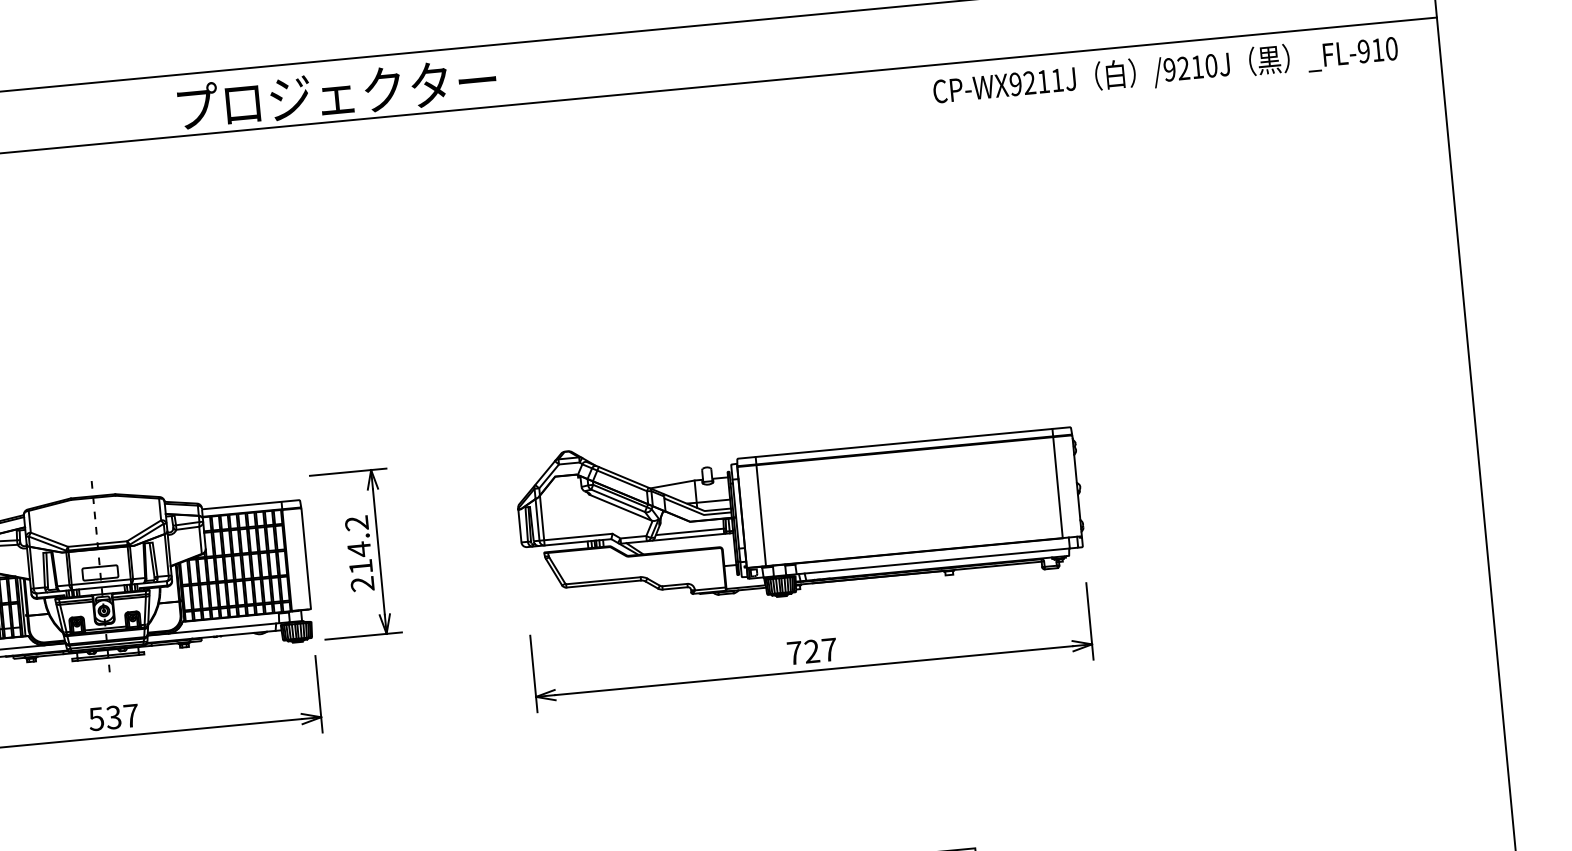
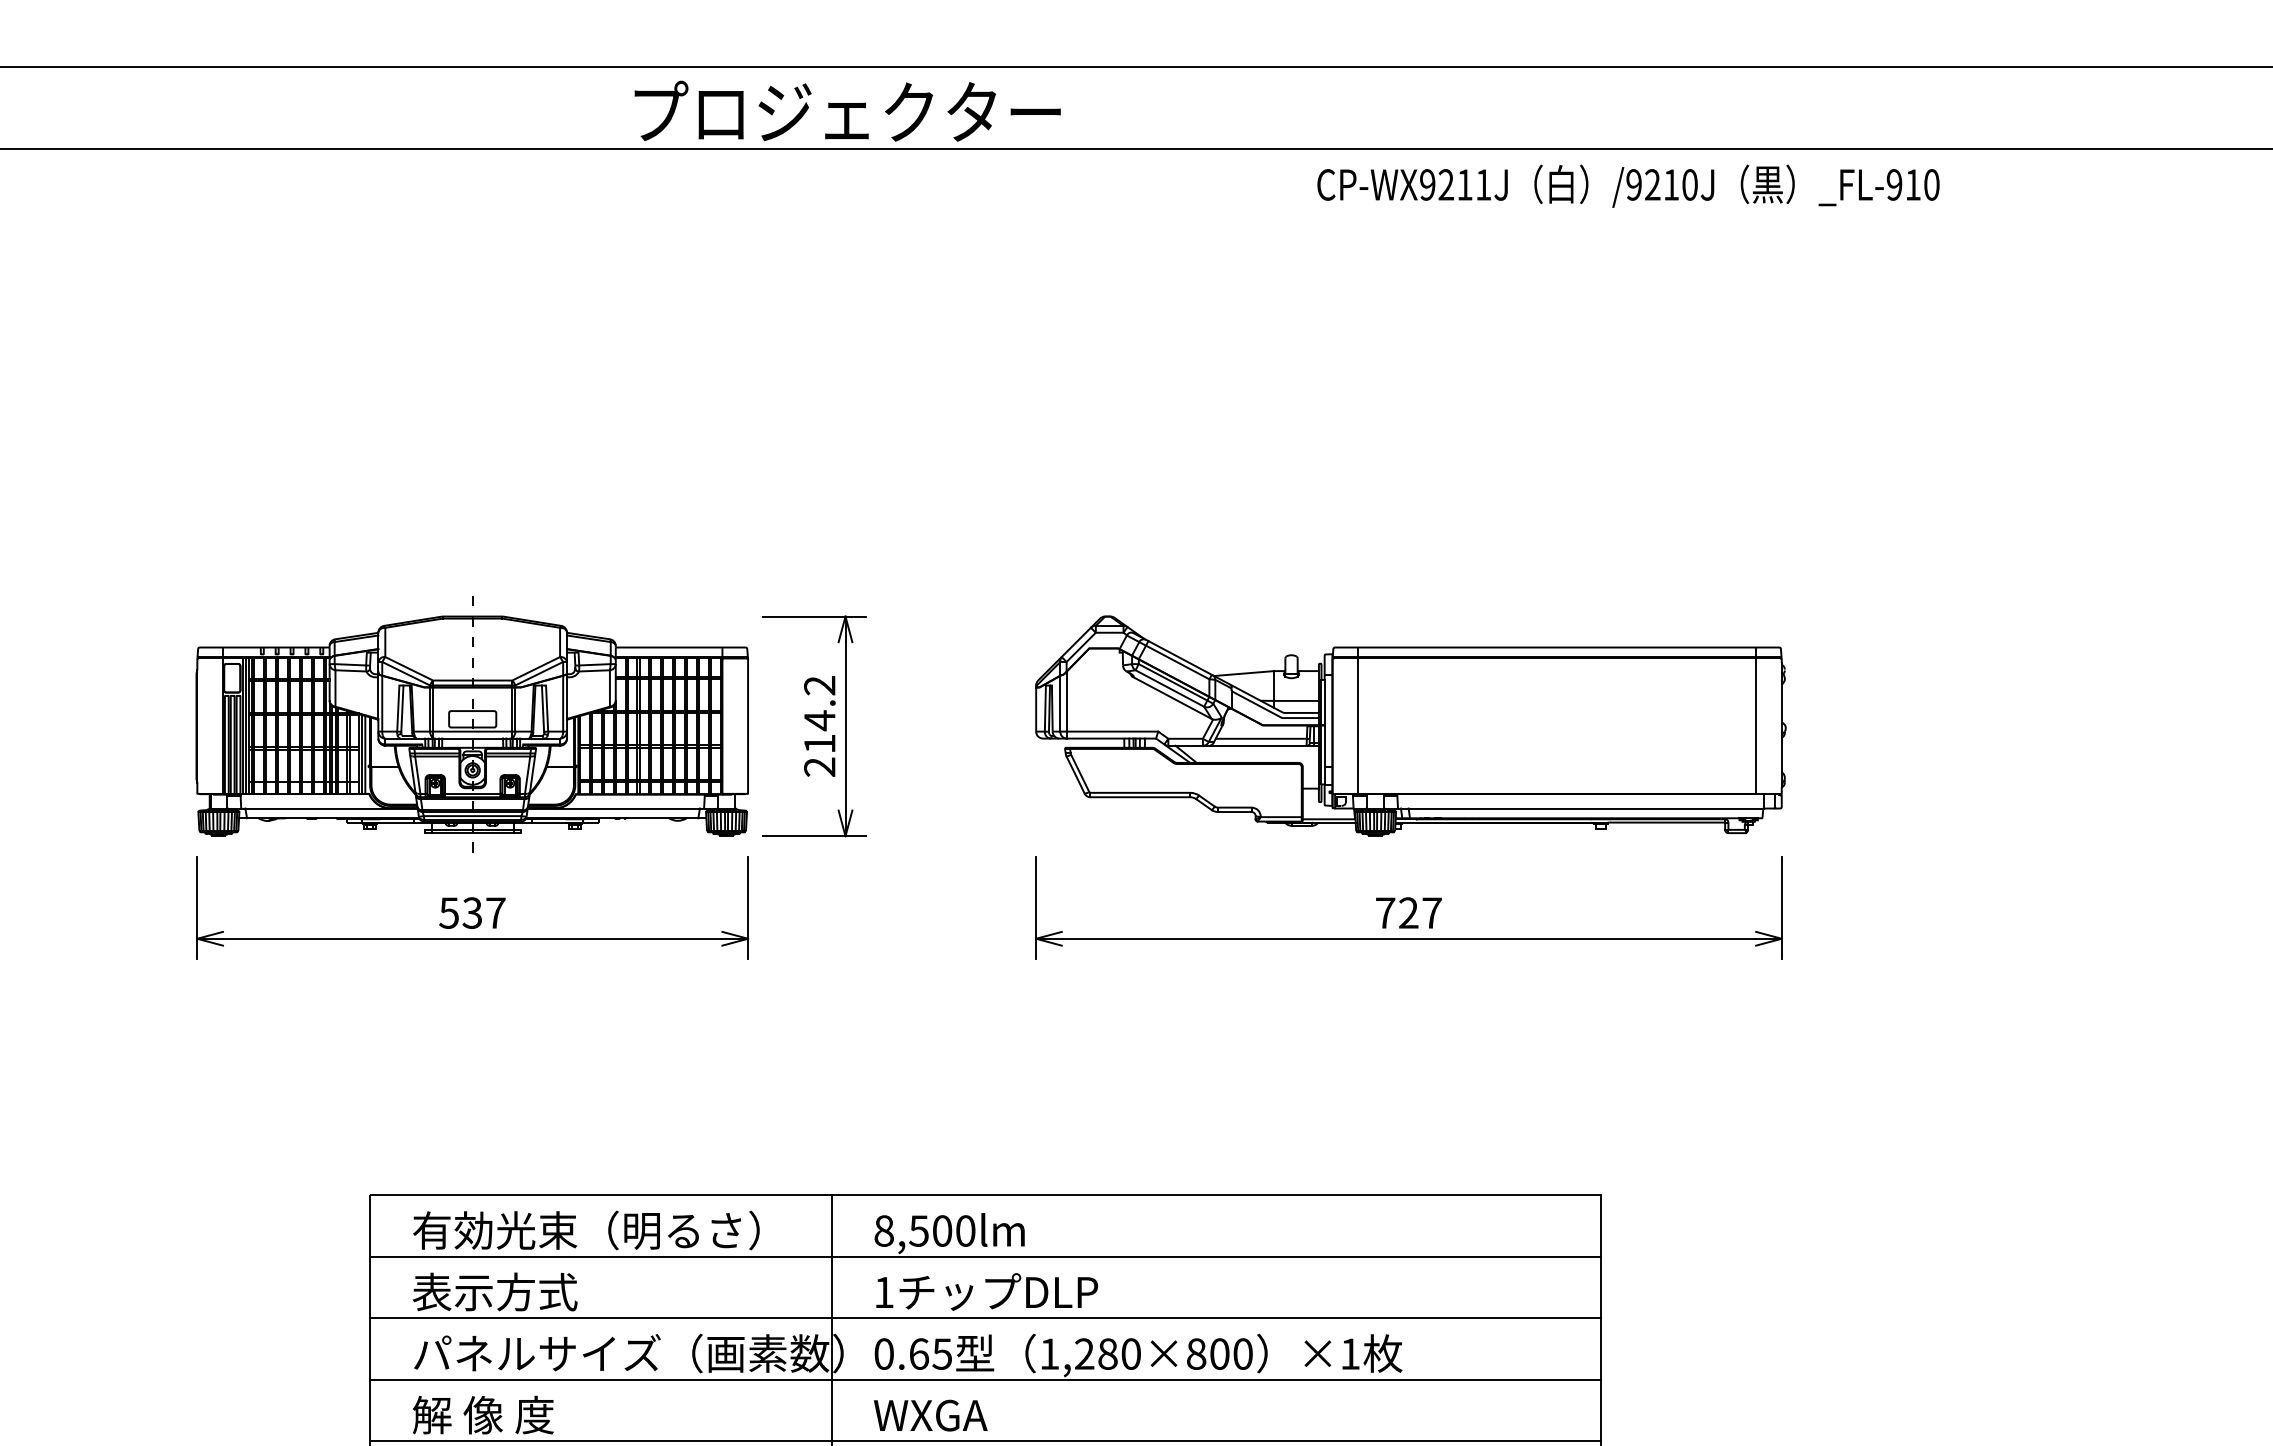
text: (1165, 70) -> (1628, 185), moved

